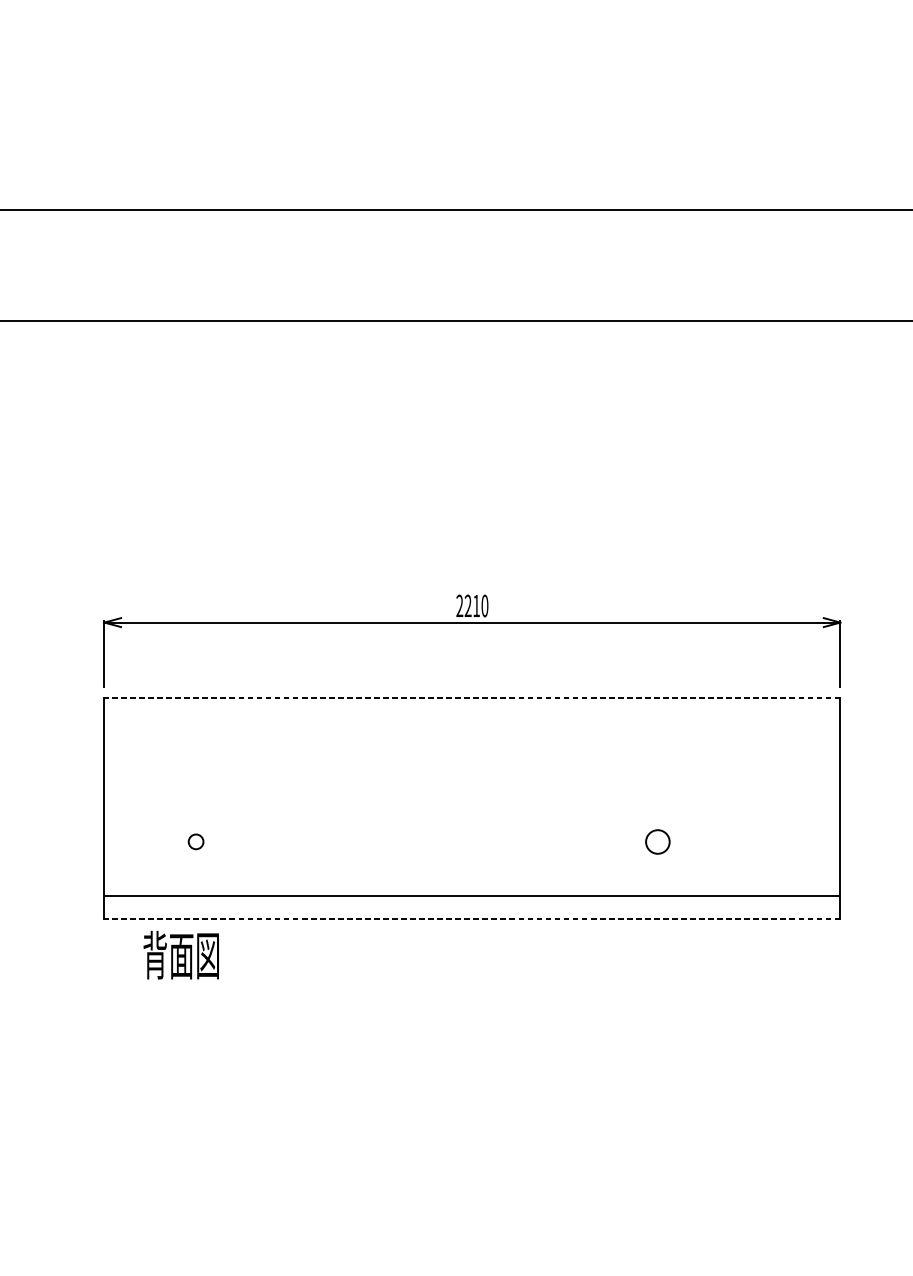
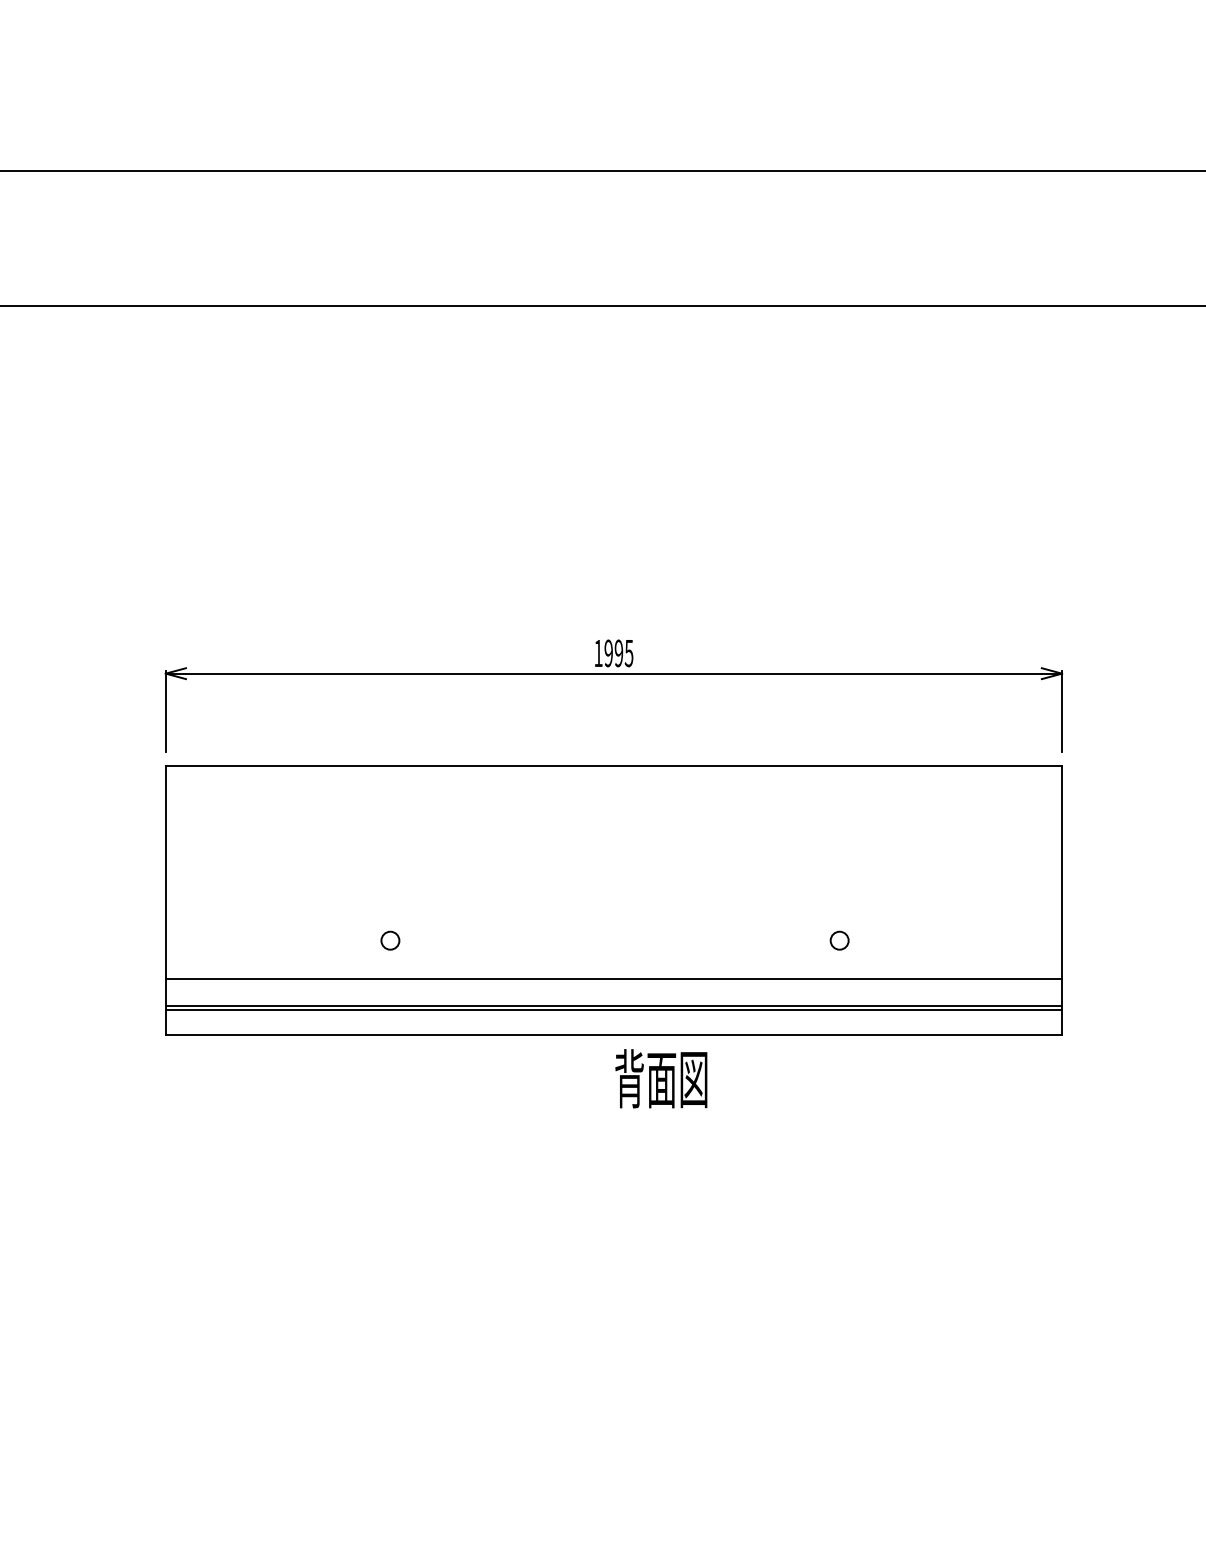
text: (472, 606) -> (613, 653), 2210 -> 1995
line: (472, 698) -> (613, 765), dashed -> solid
circle: (196, 841) -> (390, 940), moved
circle: (657, 841) -> (839, 940), size x0.62
line: (472, 873) -> (613, 979), added
line: (472, 899) -> (613, 1010), added
line: (472, 919) -> (613, 1035), dashed -> solid
text: (181, 955) -> (661, 1078), moved

